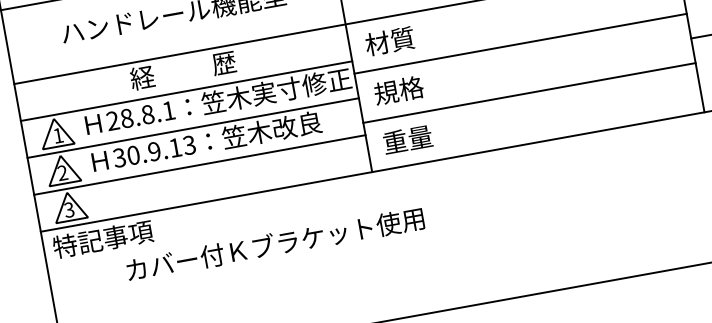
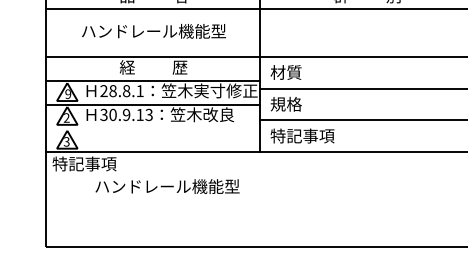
text: (432, 134) -> (302, 135), 重量 -> 特記事項
text: (58, 136) -> (68, 94), 1 -> 9
line: (199, 165) -> (153, 128), removed
text: (275, 244) -> (191, 186), カバー付Ｋブラケット使用 -> ハンドレール機能型

